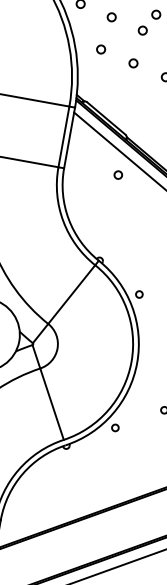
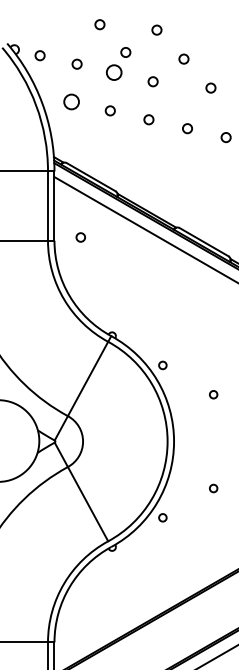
circle: (142, 30) -> (113, 72), size x1.6
circle: (100, 49) -> (71, 101), size x1.6
circle: (118, 175) -> (80, 237), moved

